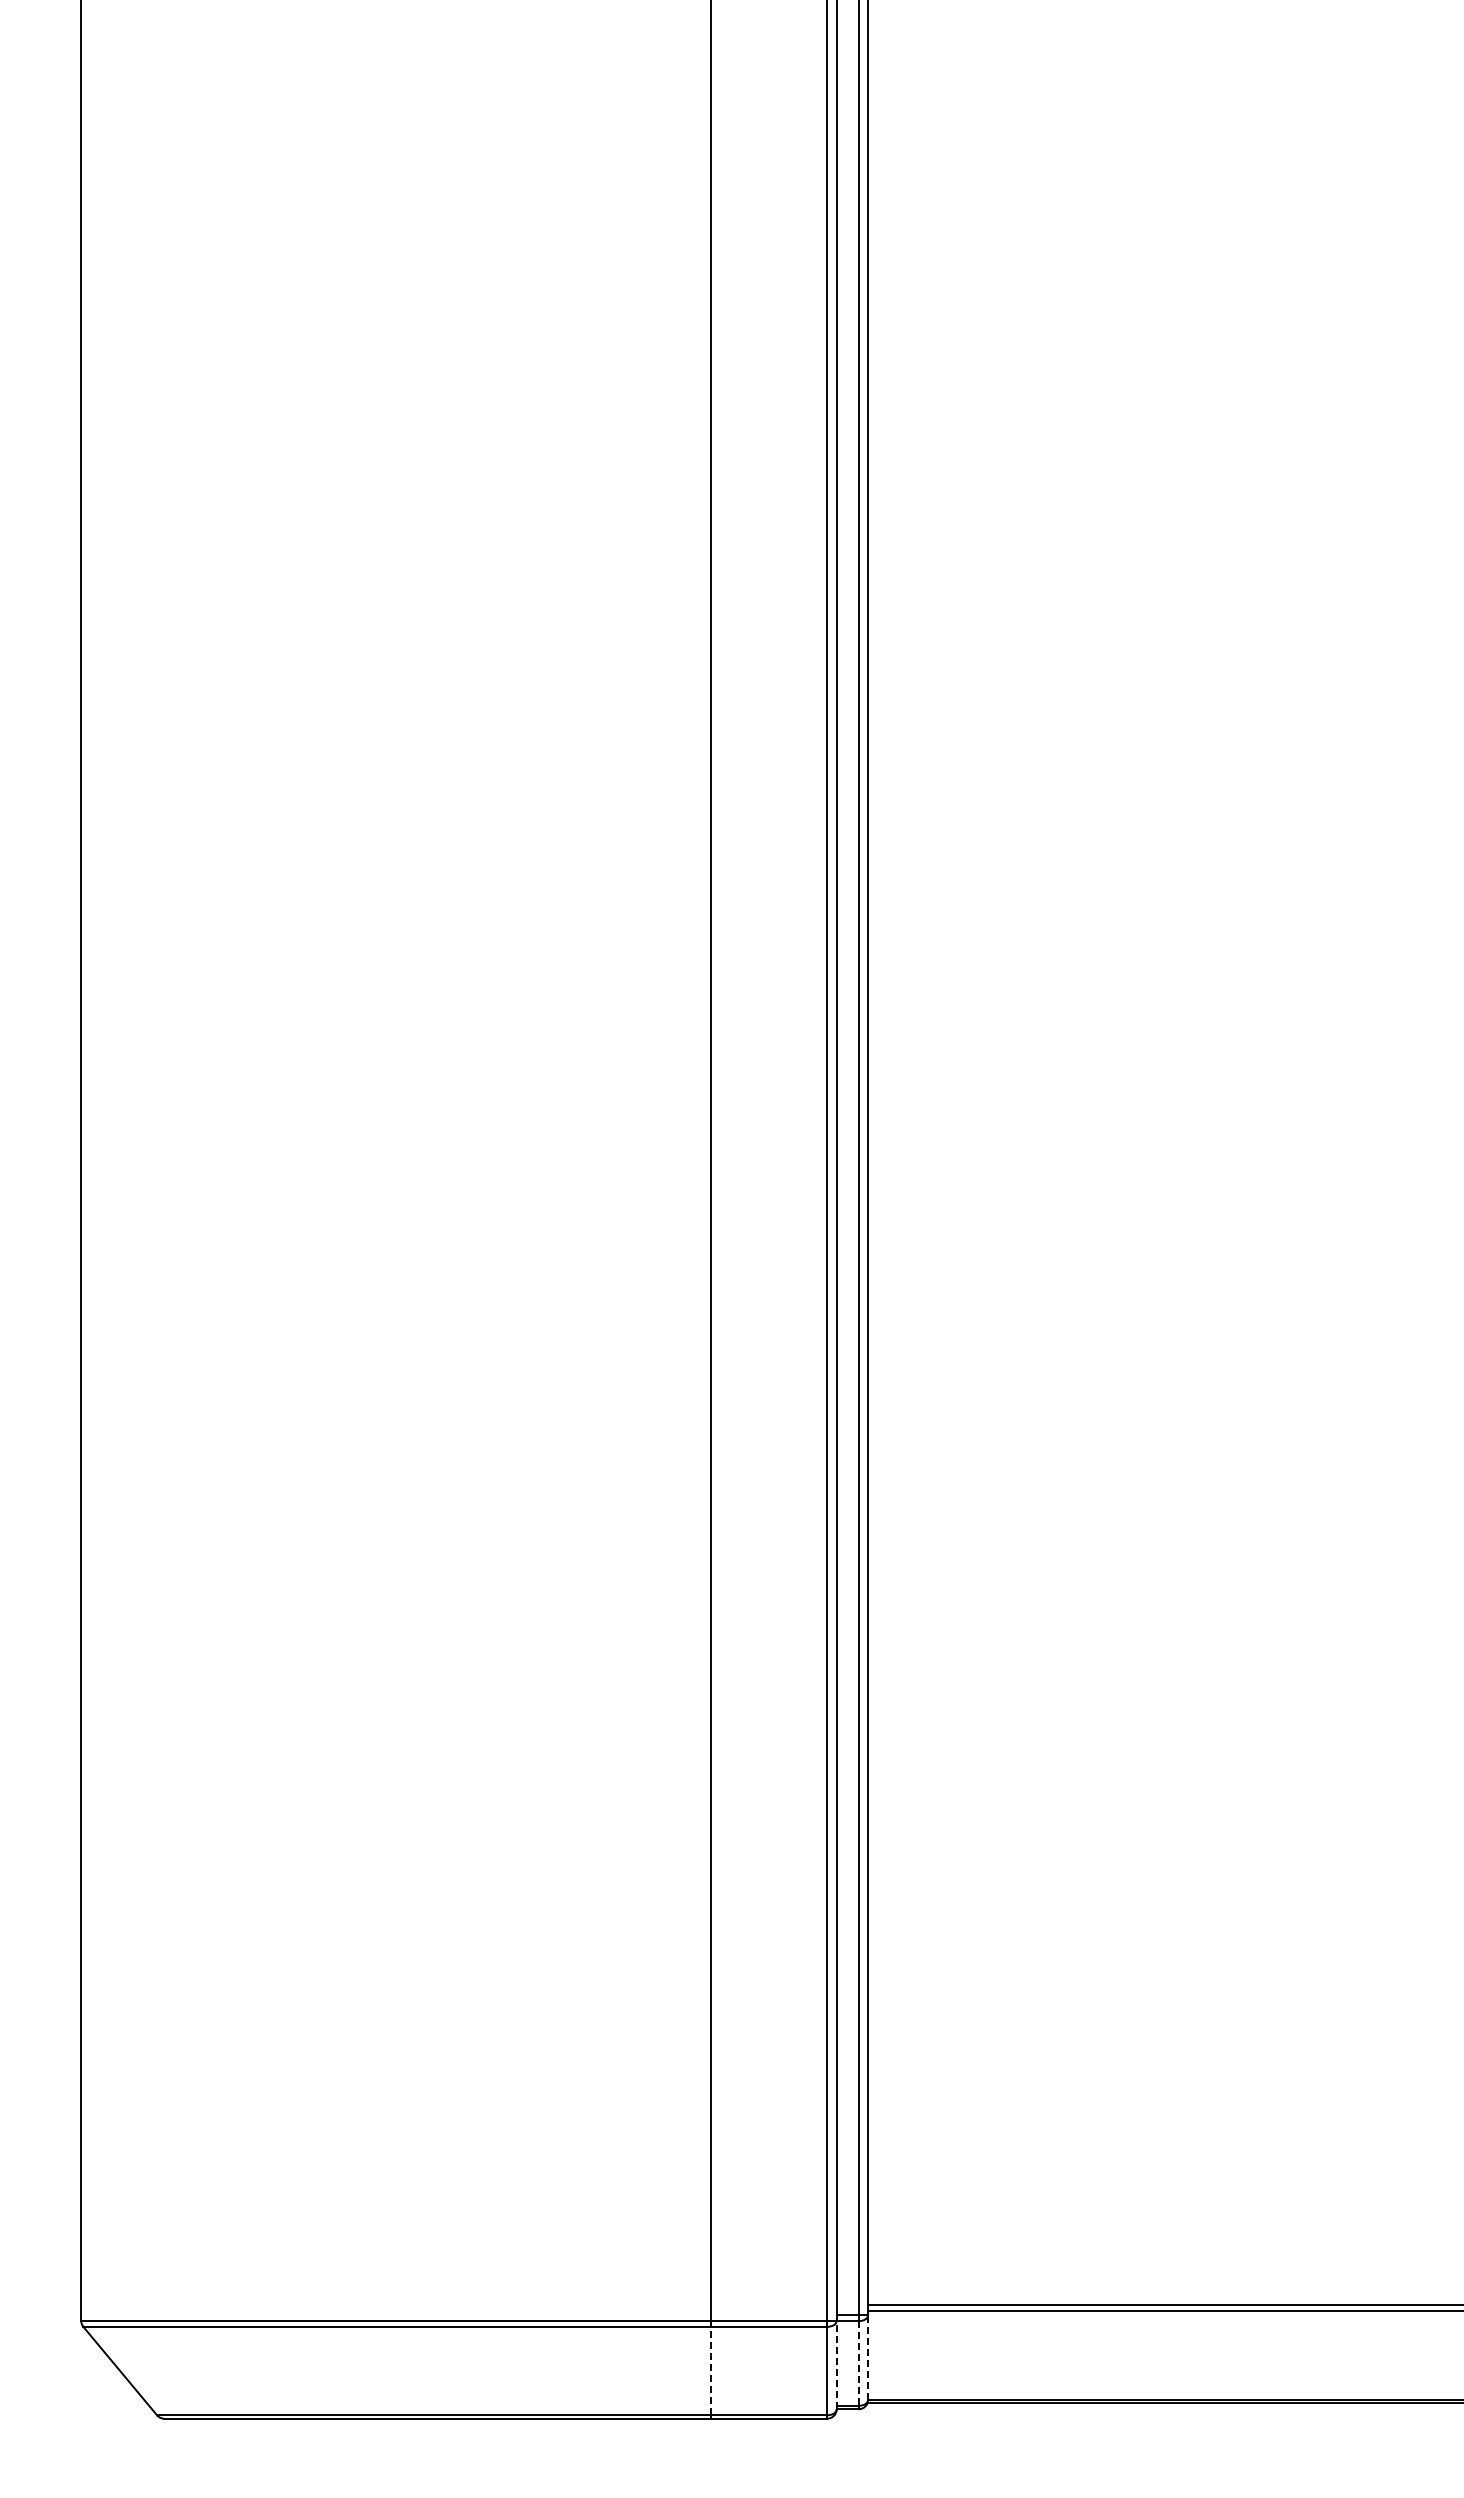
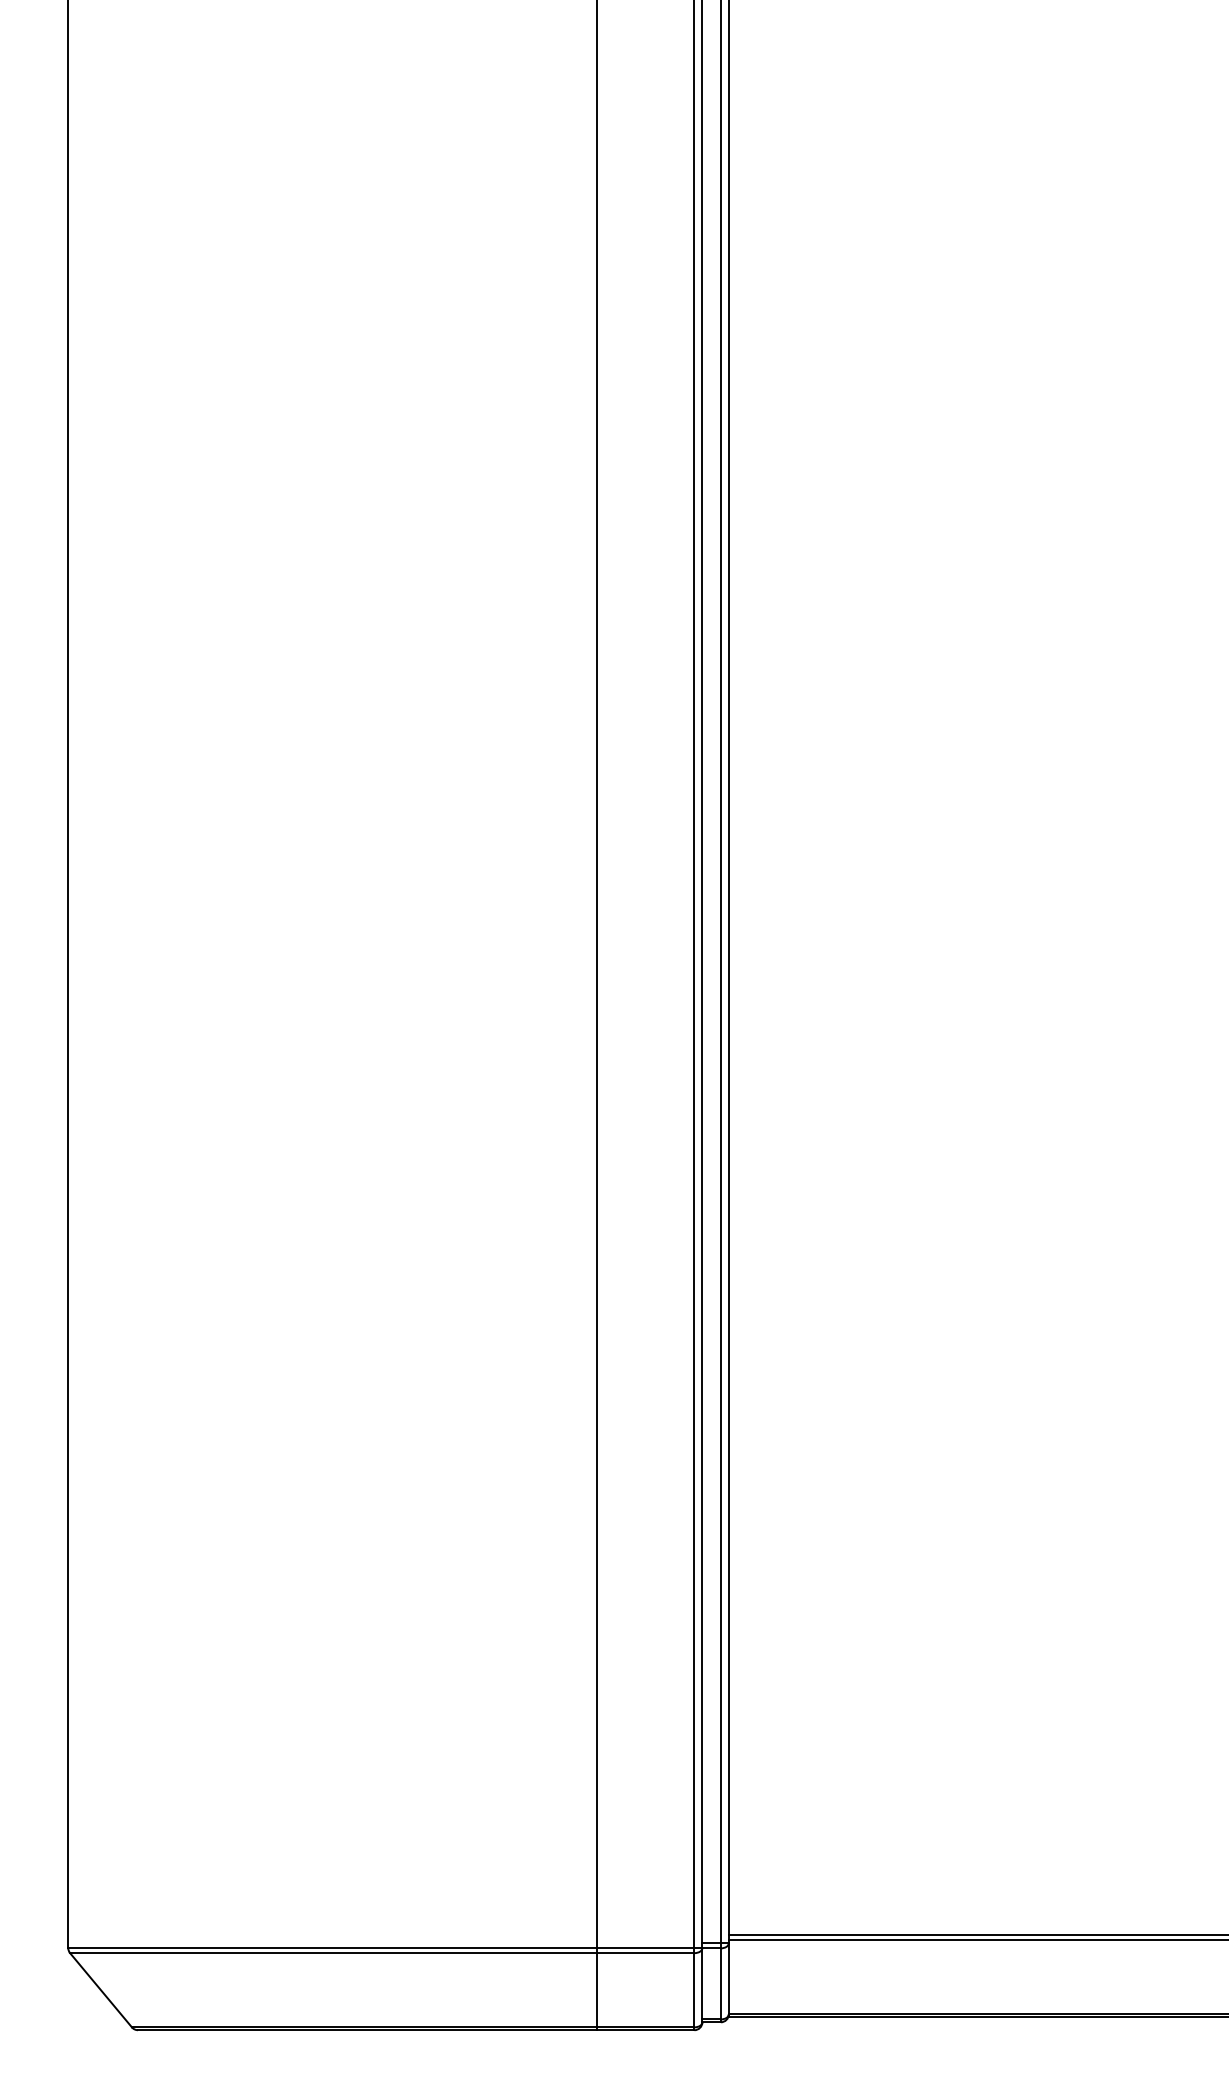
line: (868, 2356) -> (729, 1978), dashed -> solid
line: (836, 2364) -> (702, 1984), dashed -> solid
line: (858, 2364) -> (720, 1984), dashed -> solid
line: (710, 2370) -> (596, 1989), dashed -> solid

